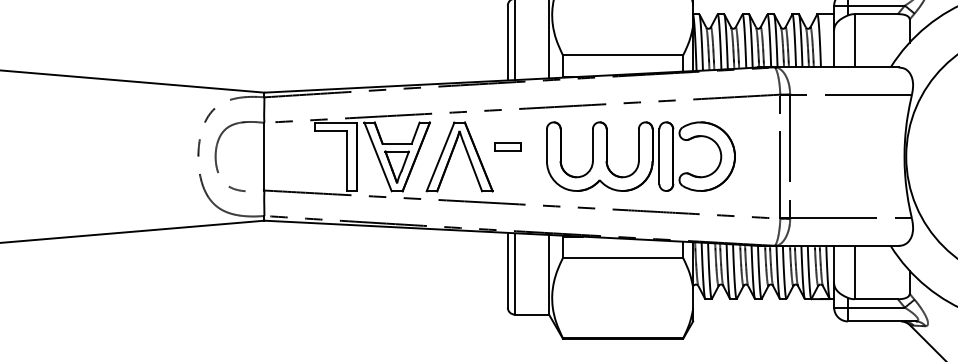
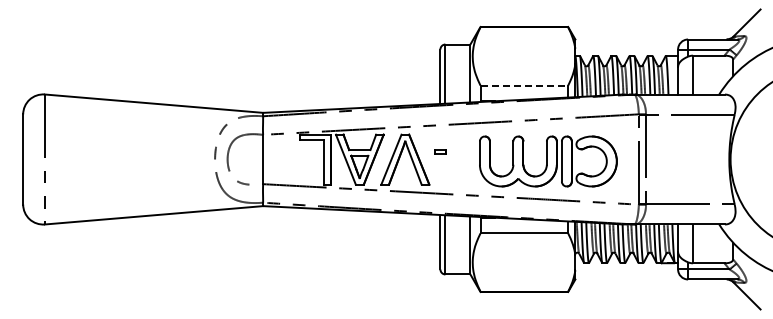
line: (623, 55) -> (524, 85), solid -> dashed
part: (507, 145) -> (440, 151), size x0.6
part: (641, 156) -> (548, 161), moved

